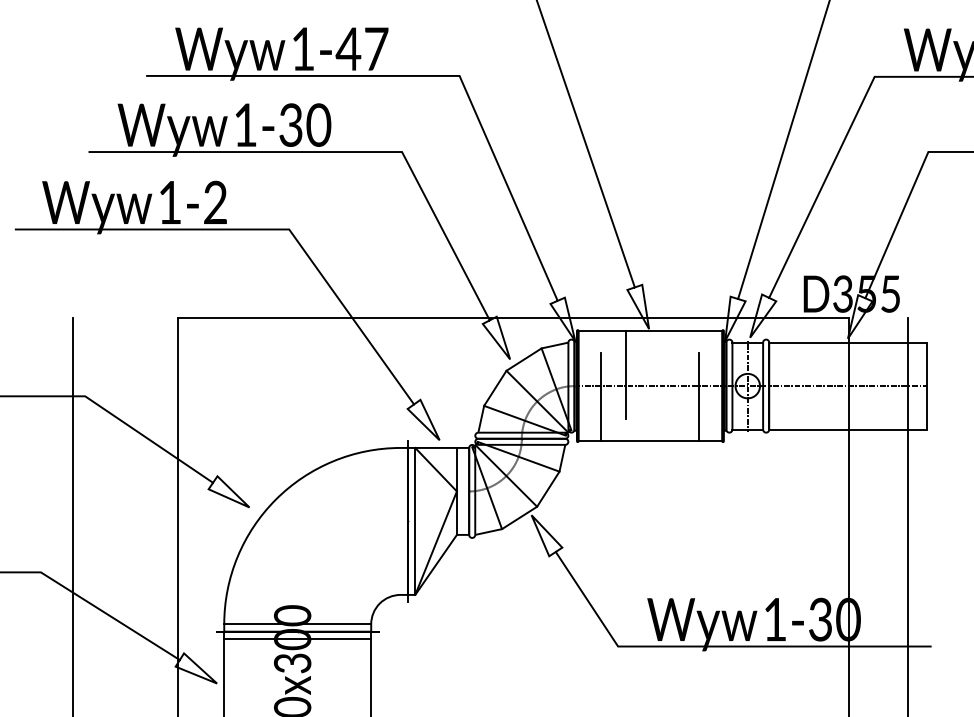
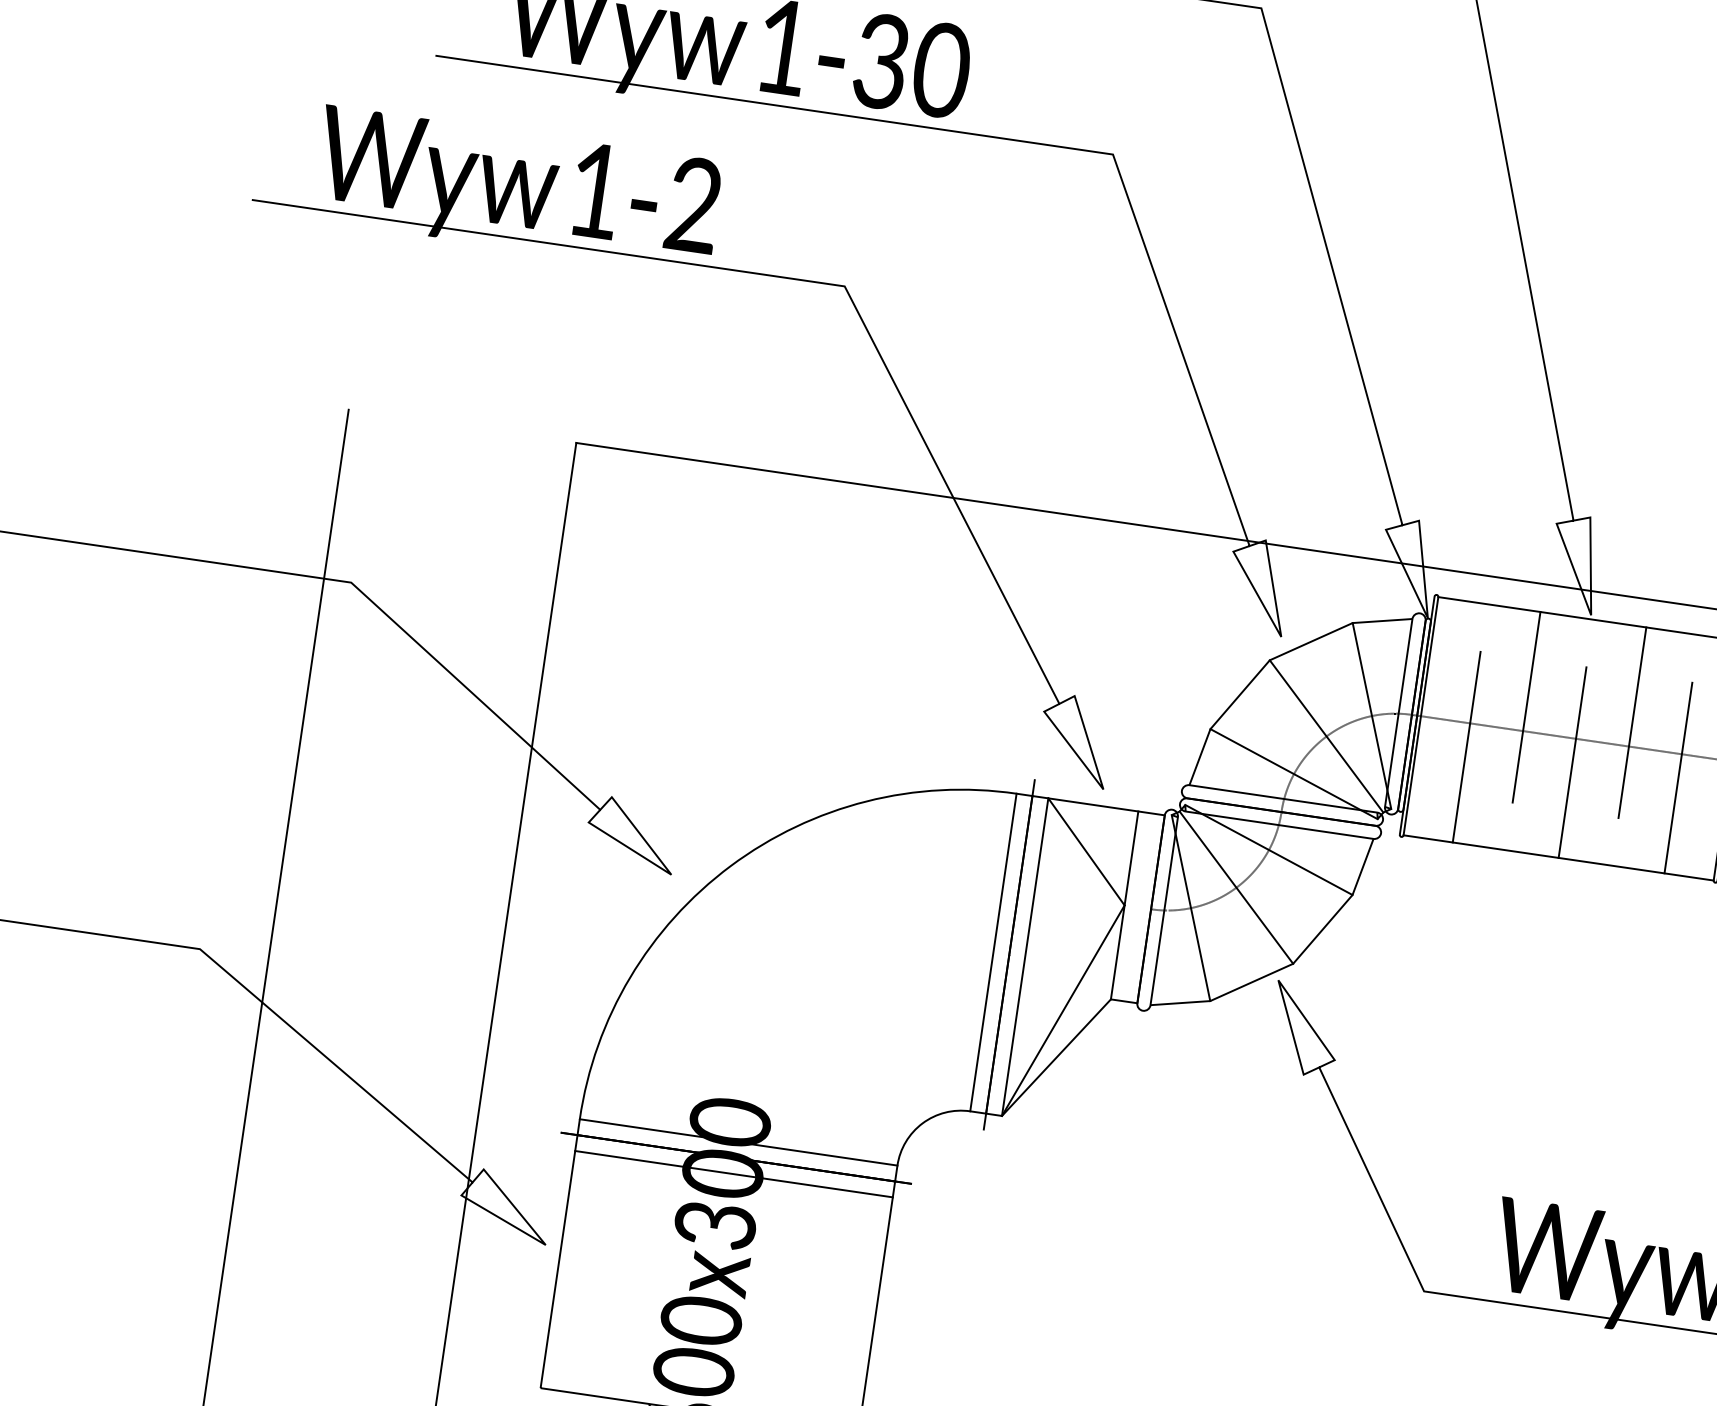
line: (674, 375) -> (1631, 723), added
line: (650, 397) -> (1572, 763), added
line: (400, 520) -> (993, 950), added

